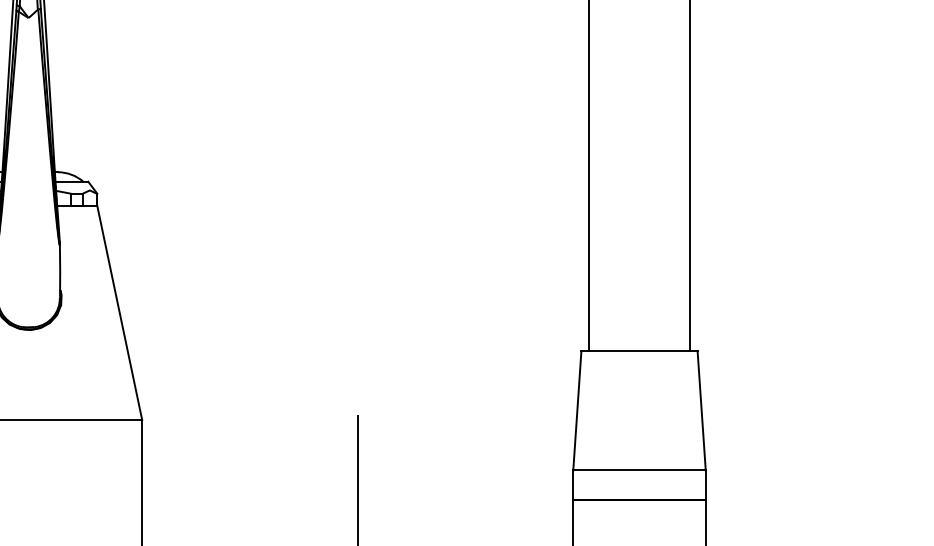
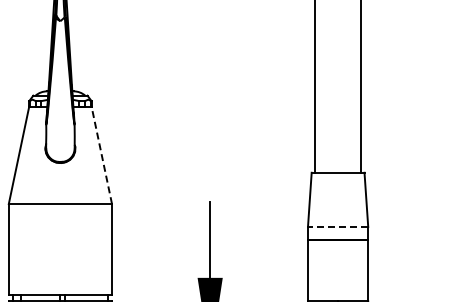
line: (119, 313) -> (101, 155), solid -> dashed
line: (638, 469) -> (337, 226), solid -> dashed

